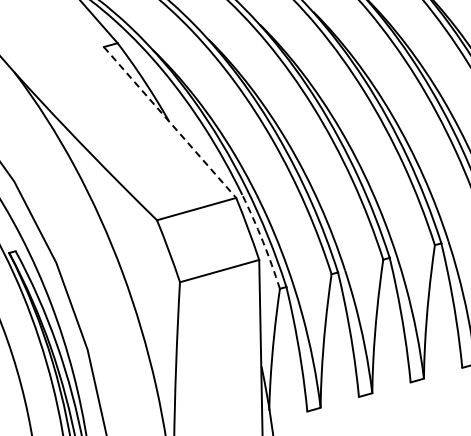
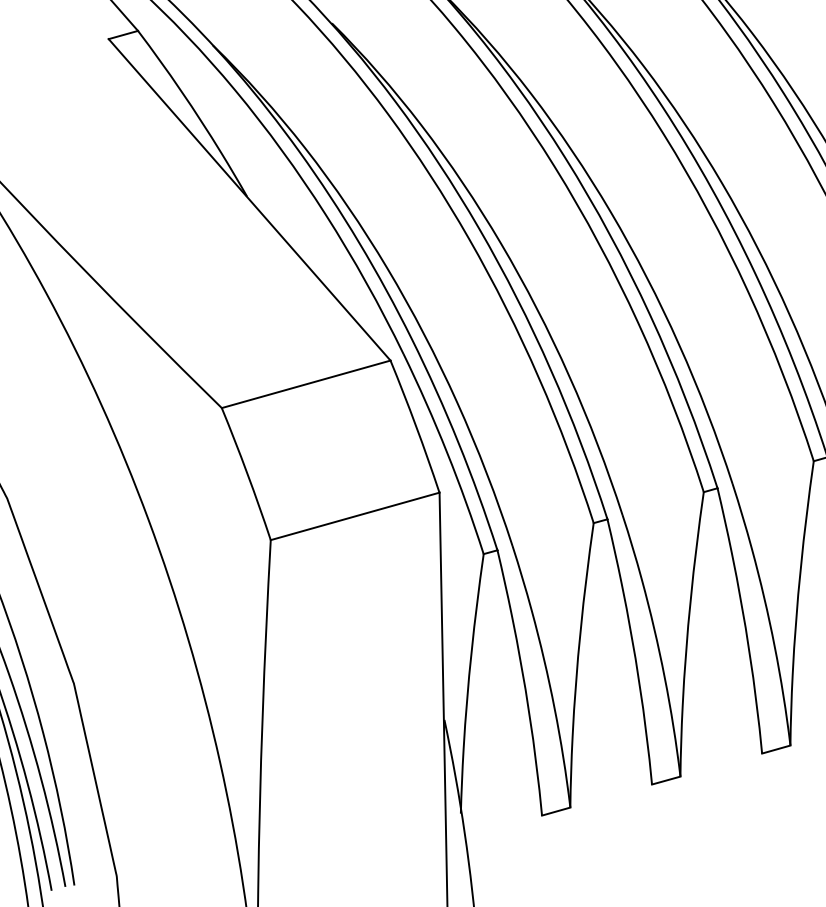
line: (170, 122) -> (250, 199), dashed -> solid
arc: (262, 241) -> (446, 453), dashed -> solid

